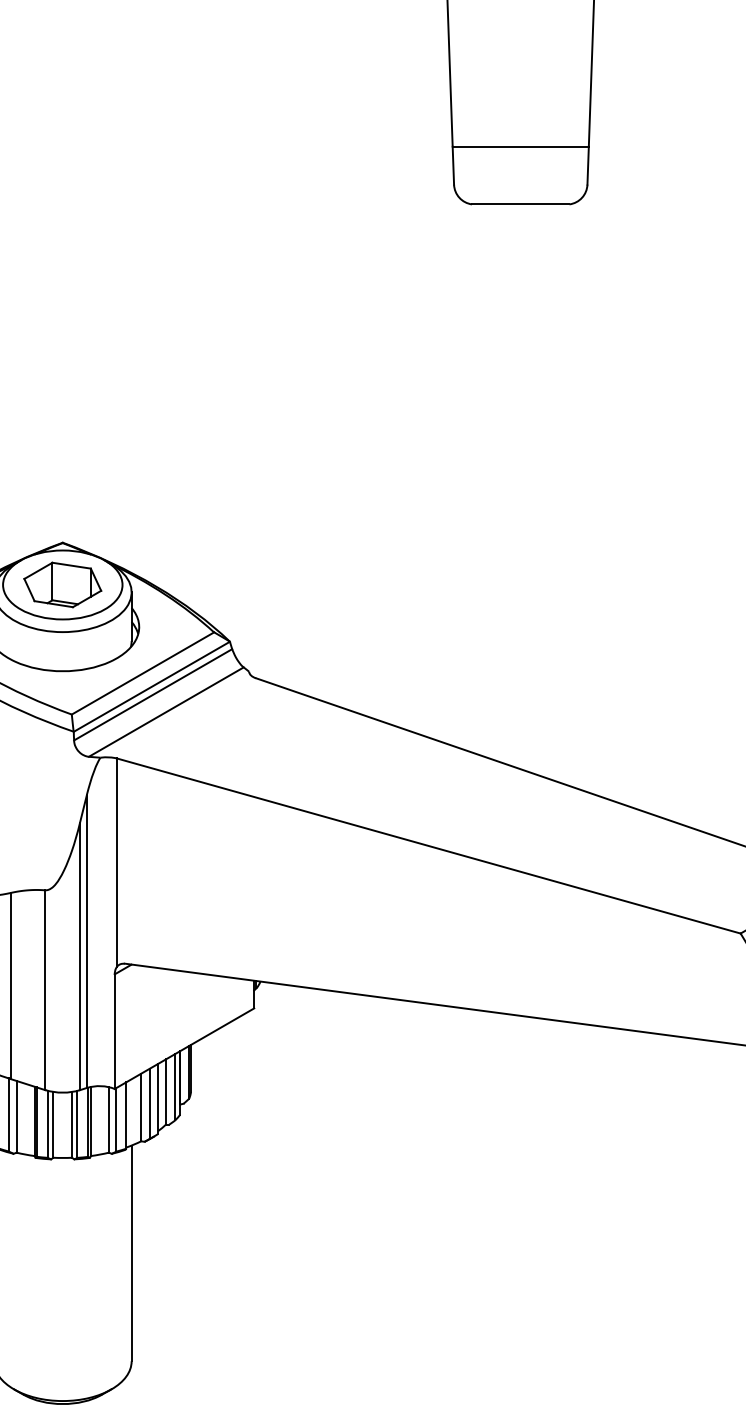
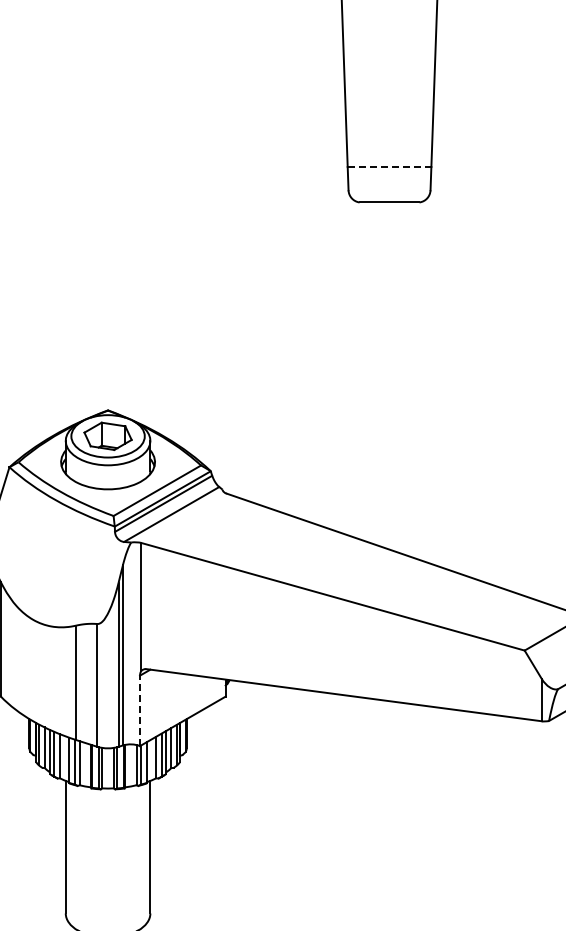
line: (520, 147) -> (389, 167), solid -> dashed
line: (115, 1031) -> (140, 710), solid -> dashed

